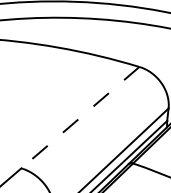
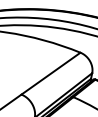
line: (79, 117) -> (50, 73), dashed -> solid

